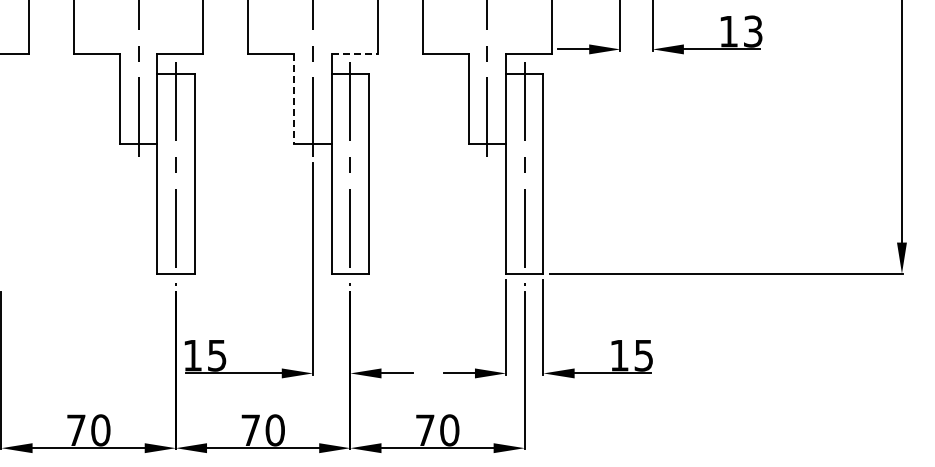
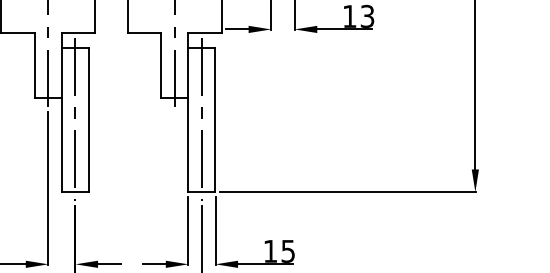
line: (355, 54) -> (79, 33), dashed -> solid
line: (294, 99) -> (35, 65), dashed -> solid

